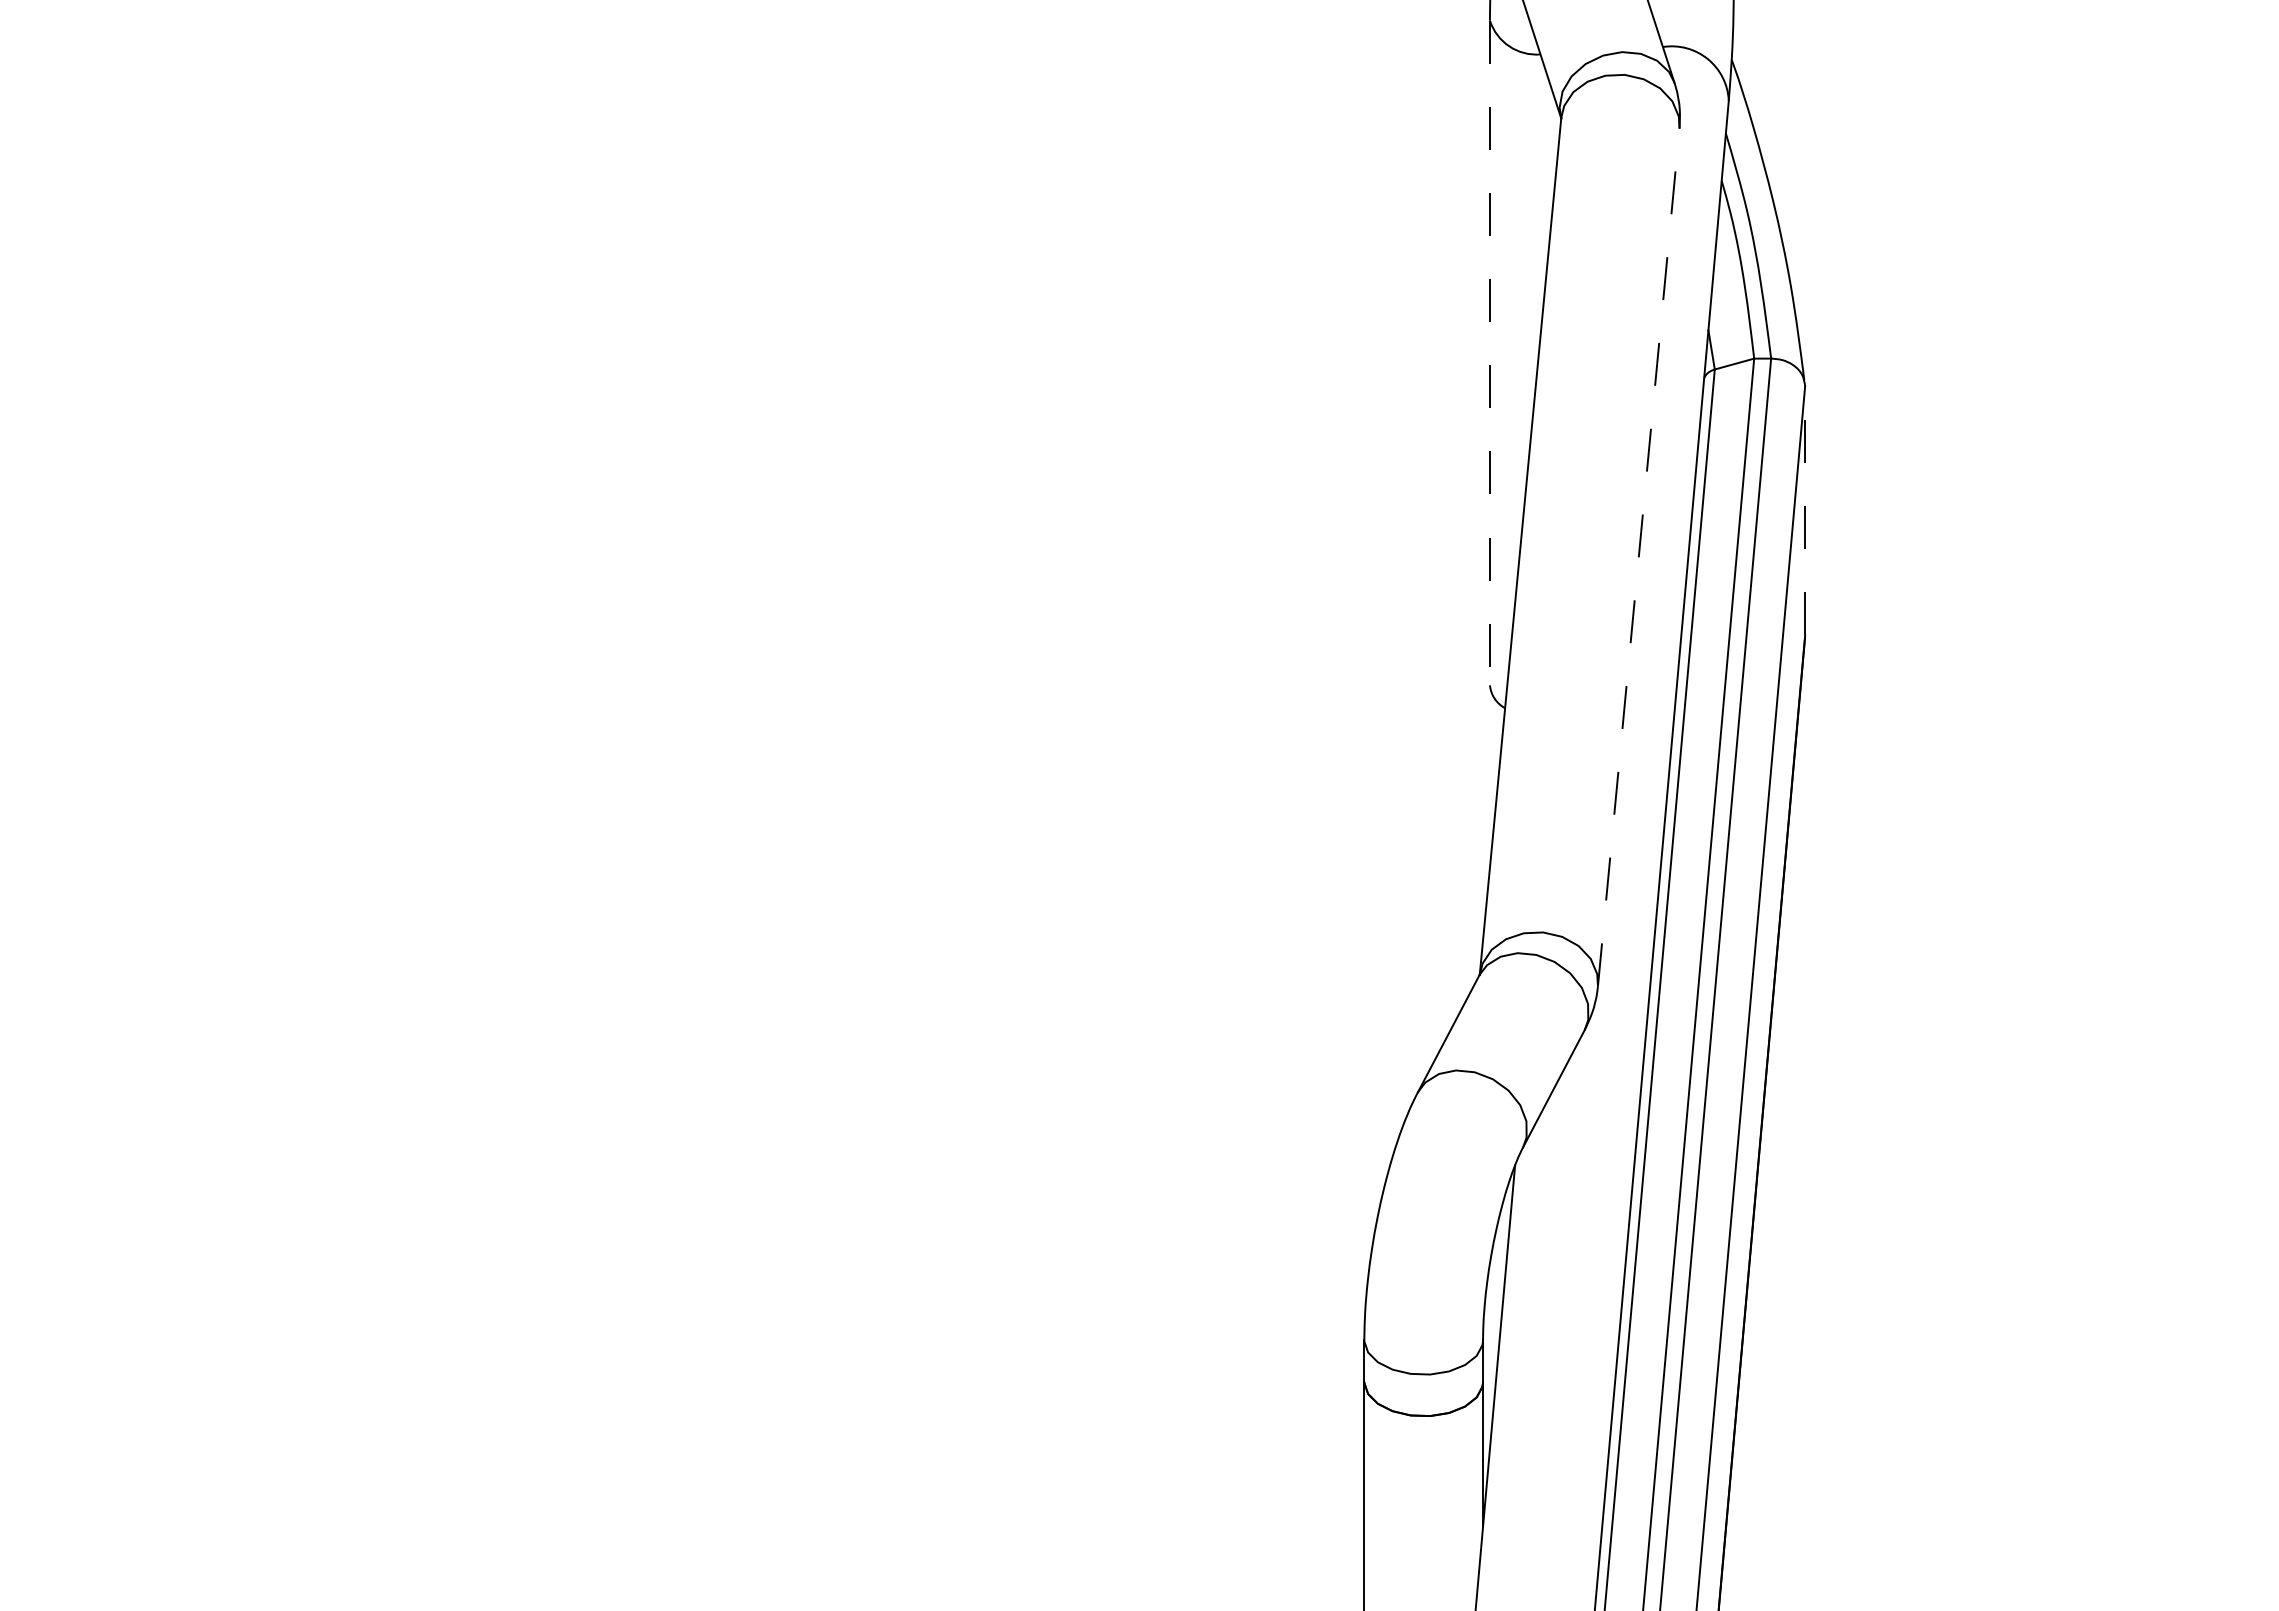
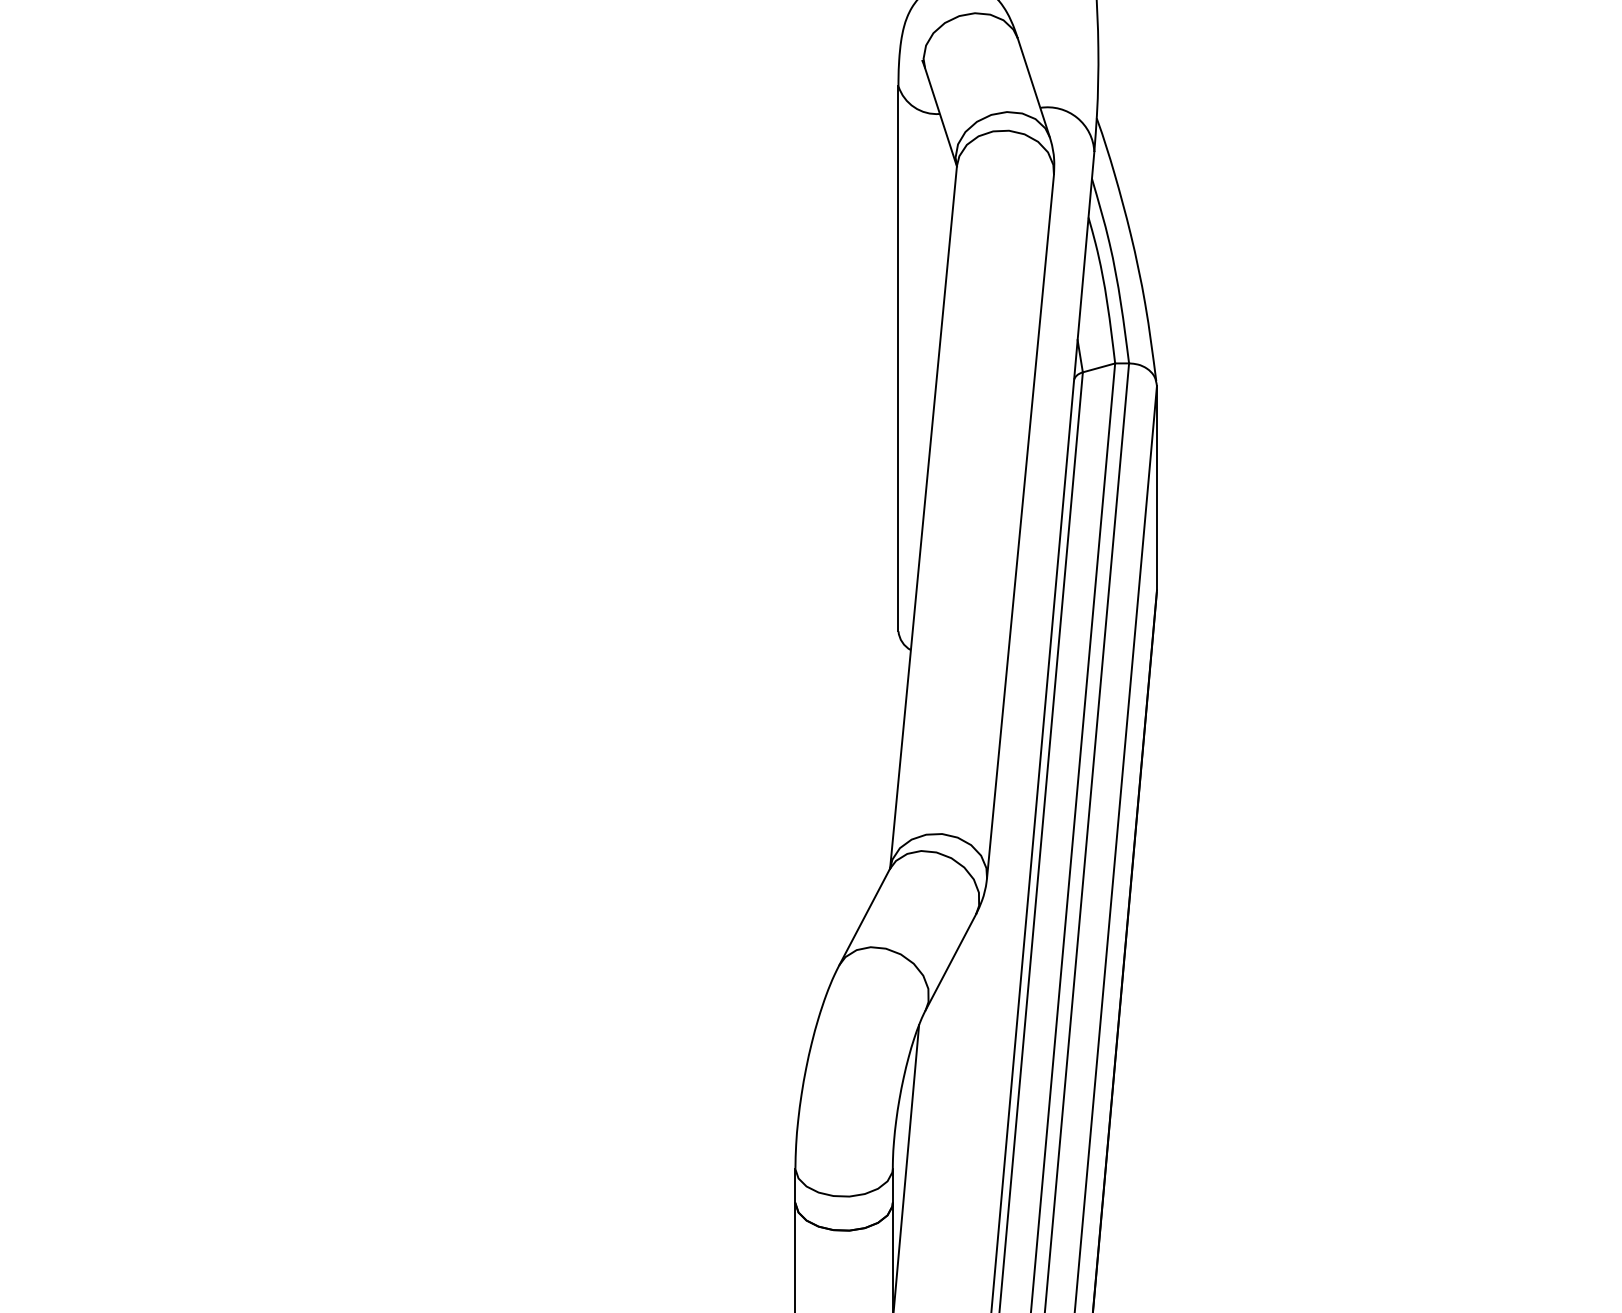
line: (1489, 353) -> (898, 359), dashed -> solid
line: (1805, 510) -> (1157, 487), dashed -> solid
line: (1638, 557) -> (1020, 526), dashed -> solid

